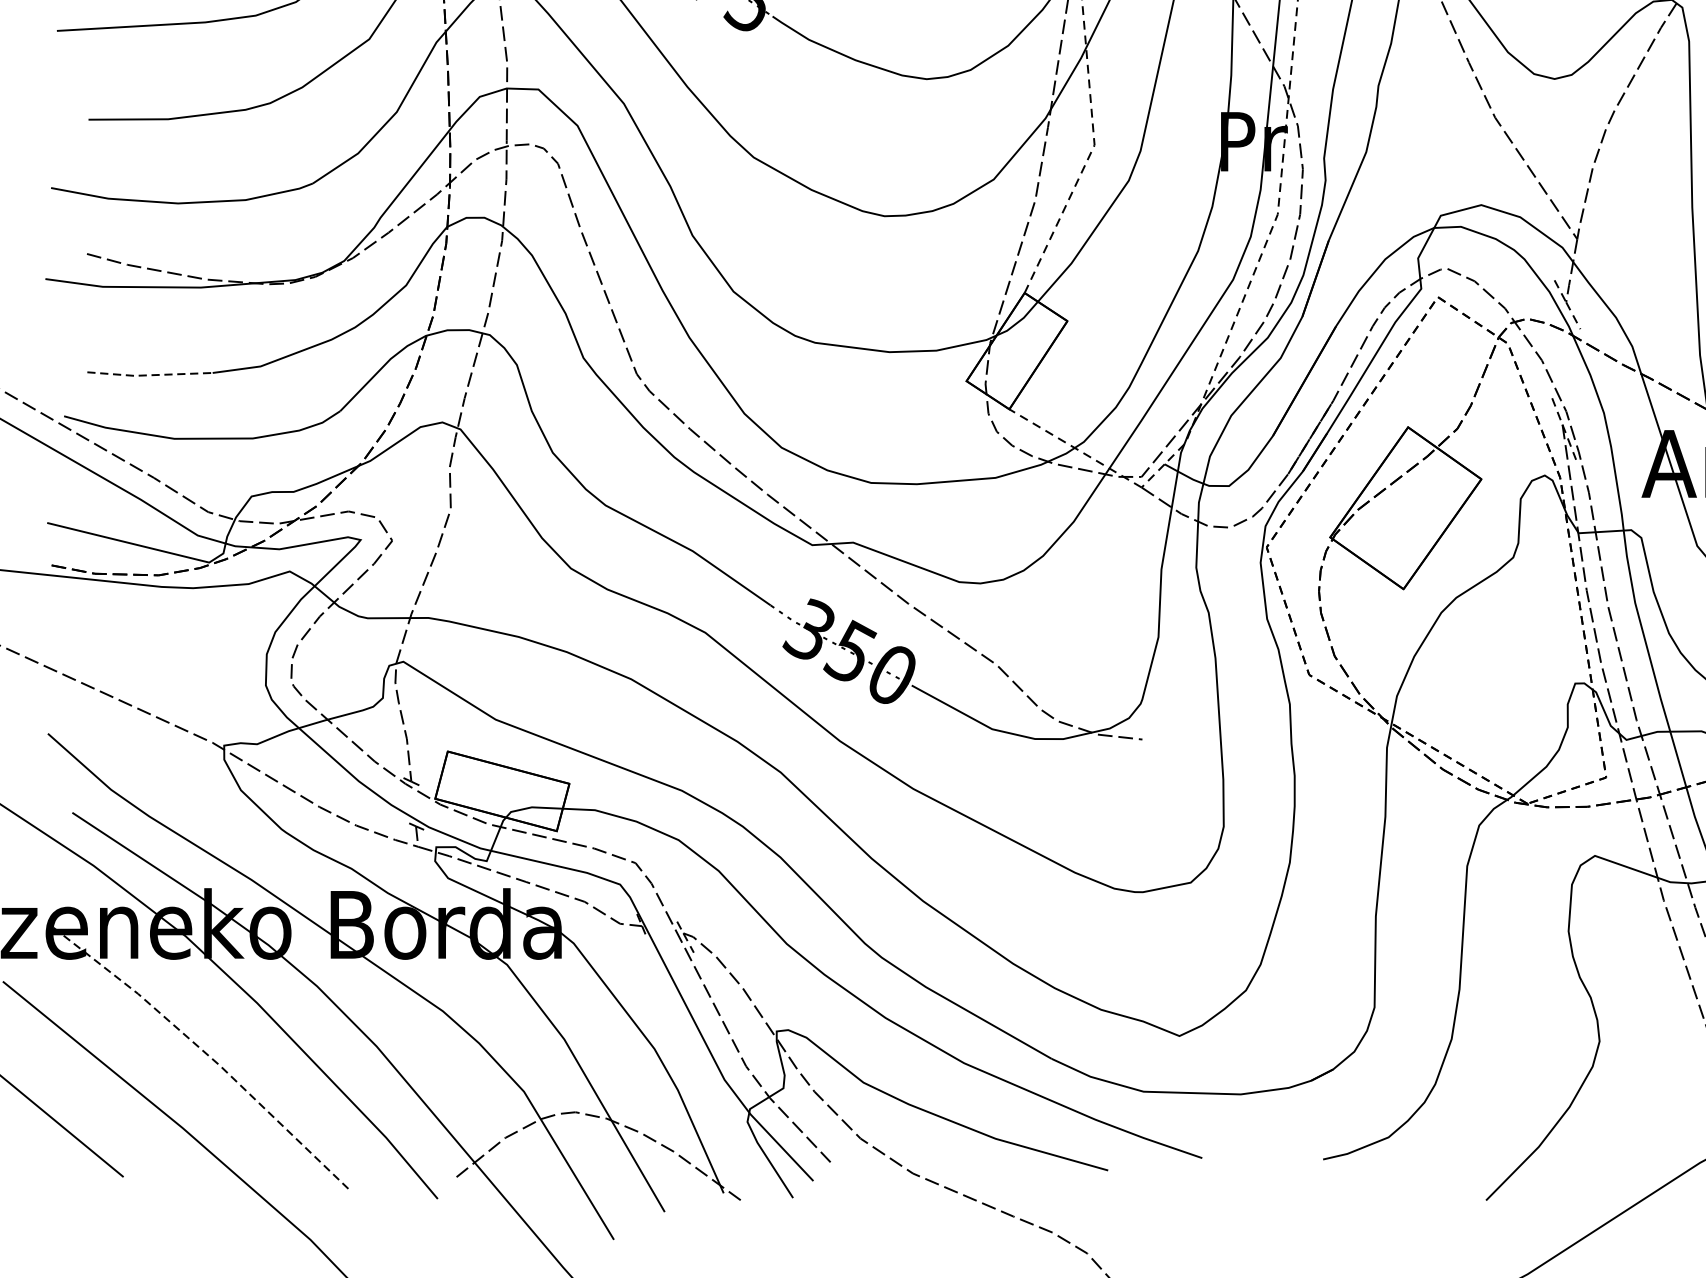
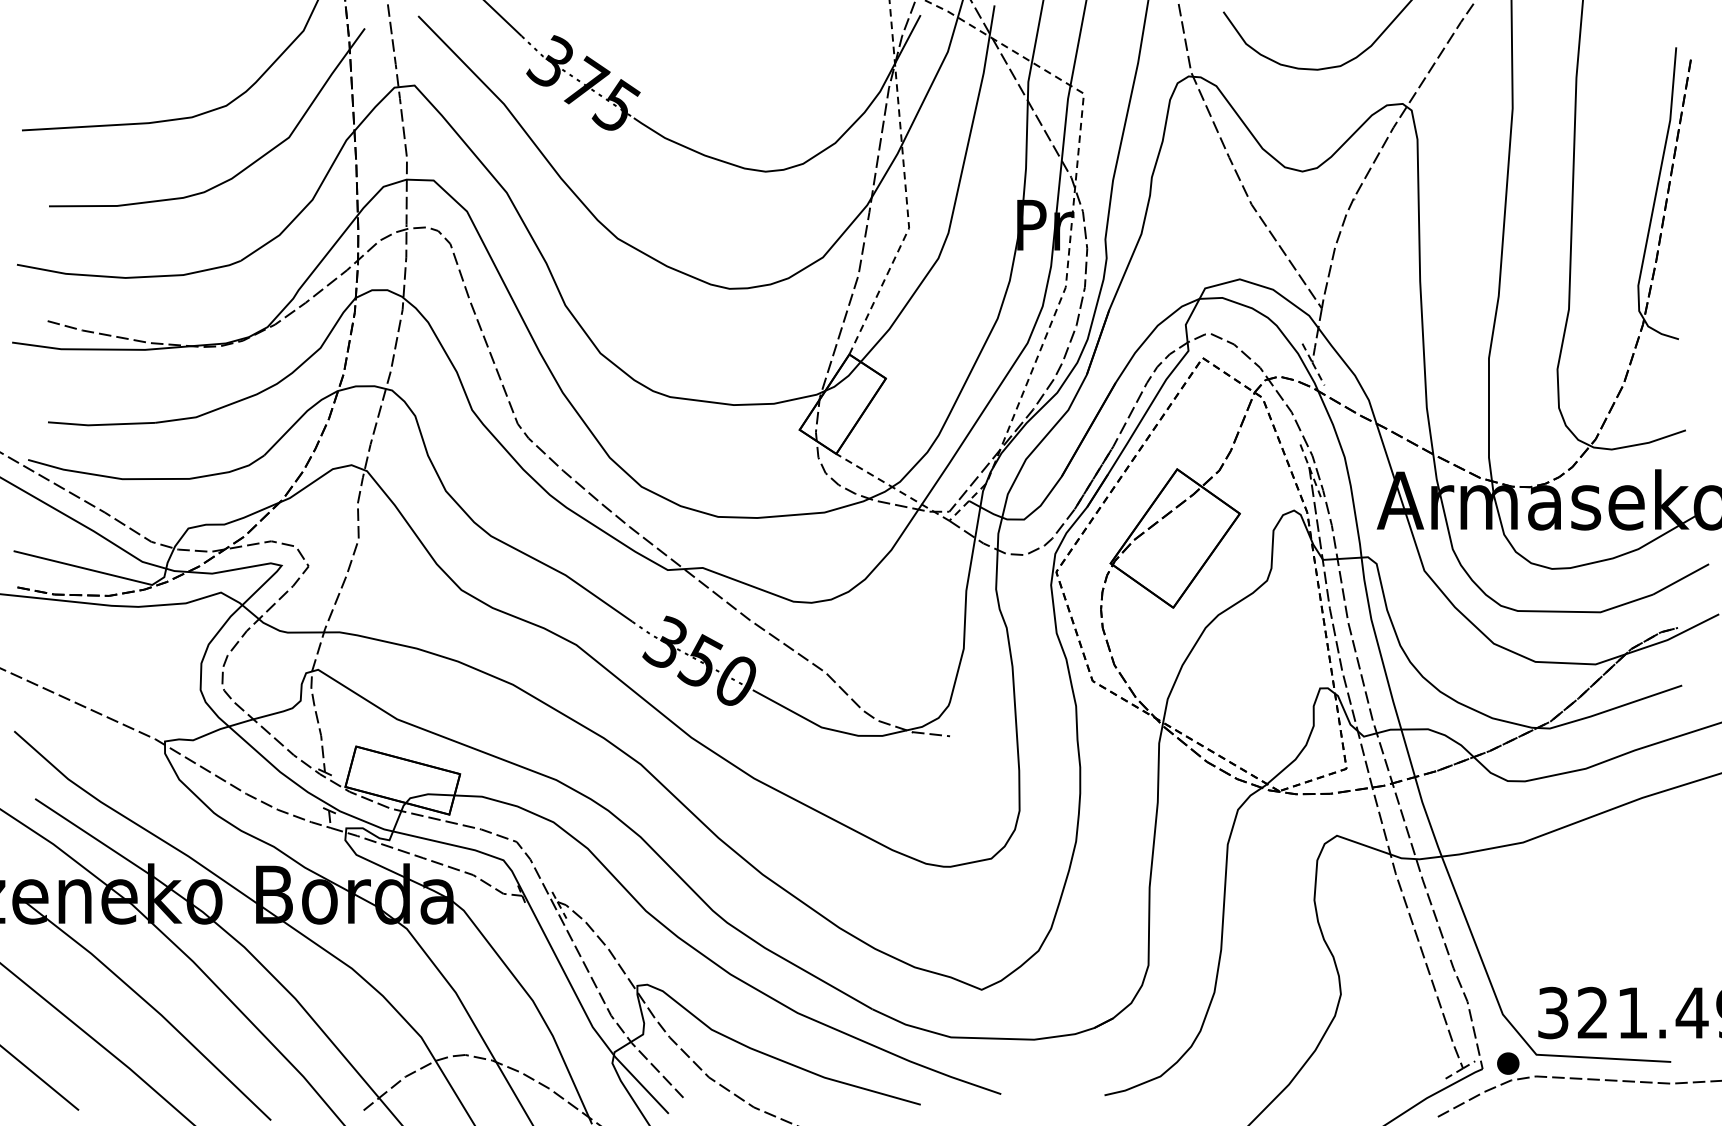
line: (148, 374) -> (100, 424), dashed -> solid
line: (202, 1050) -> (146, 1002), dashed -> solid

